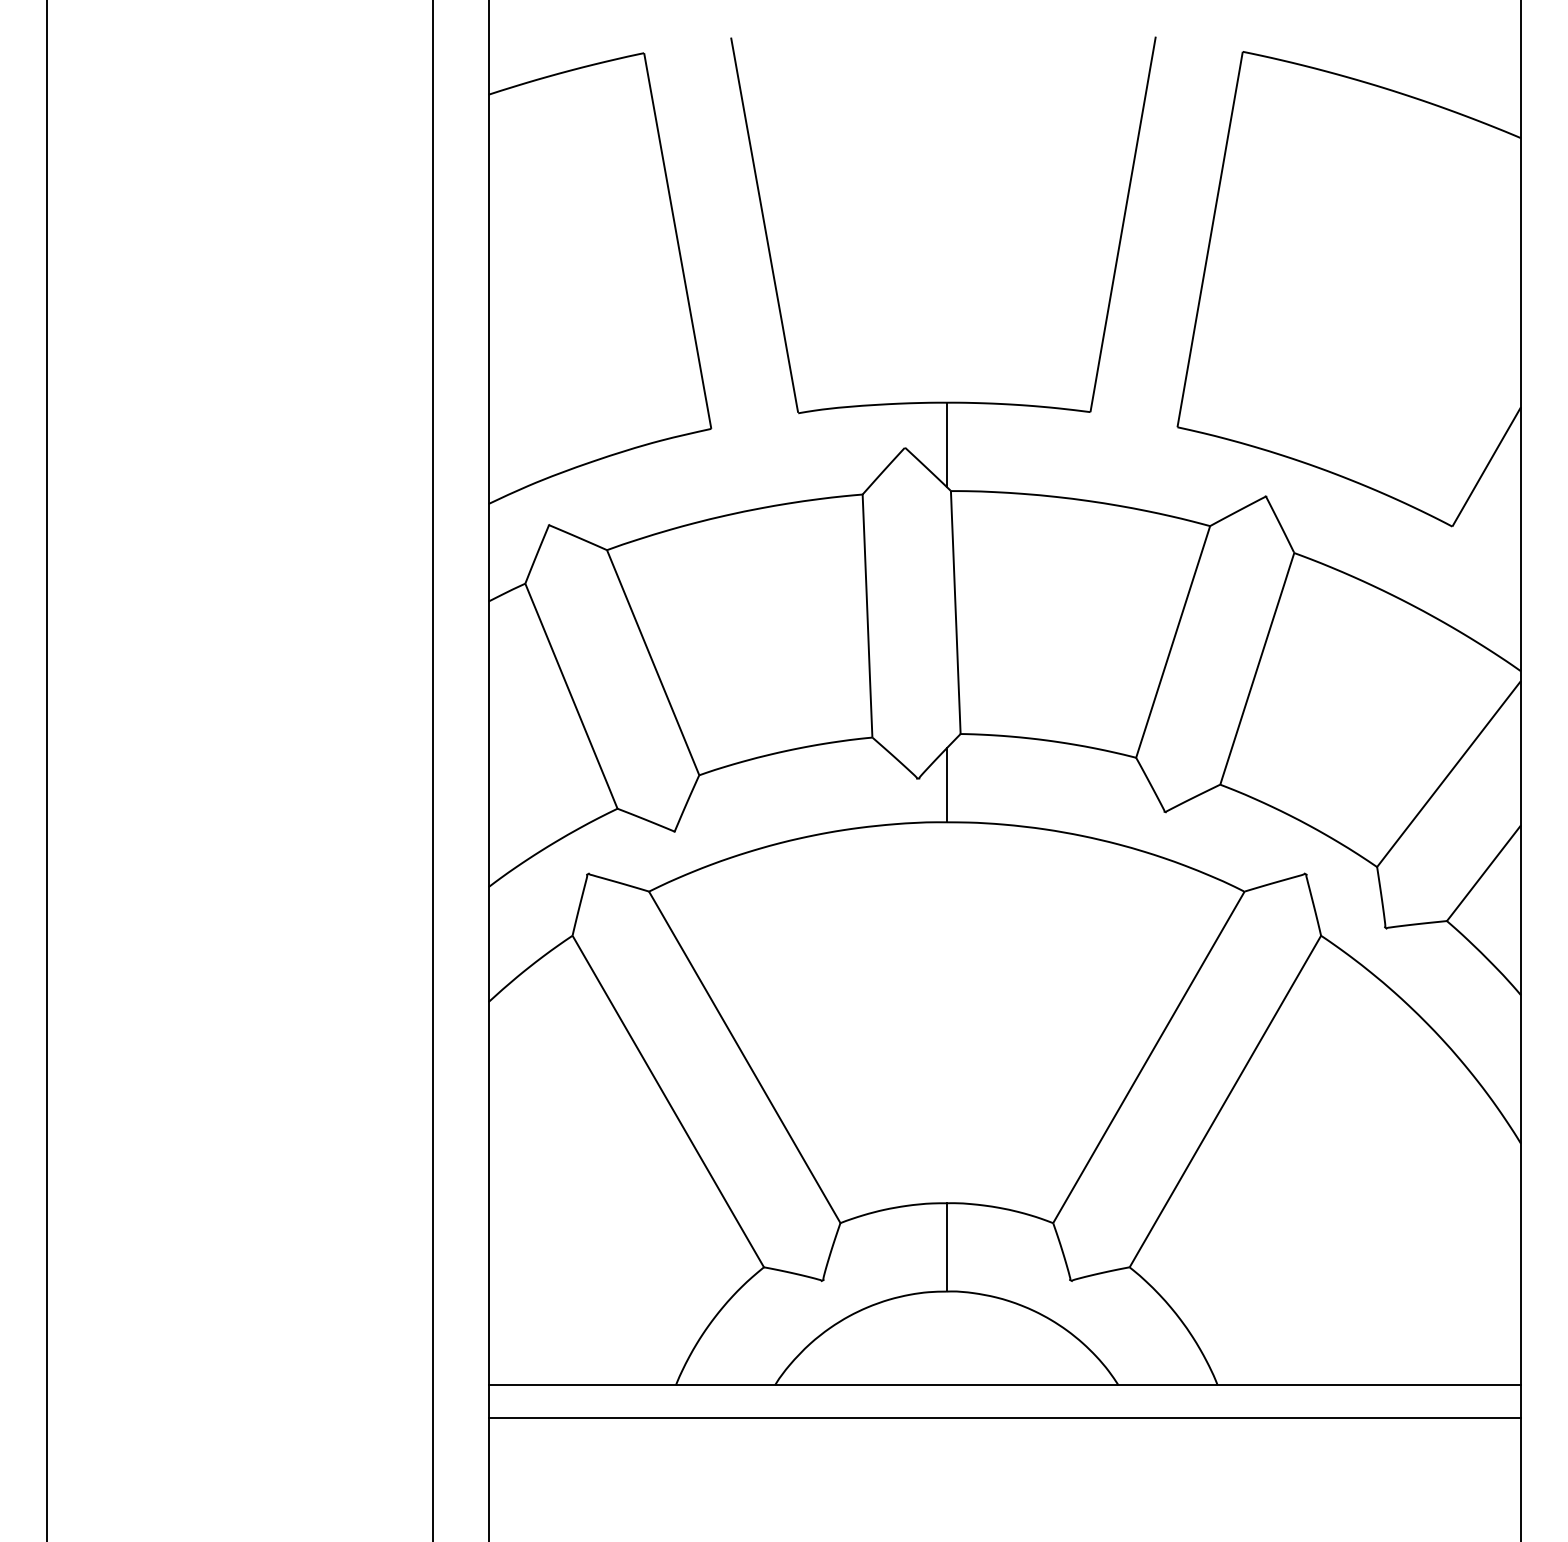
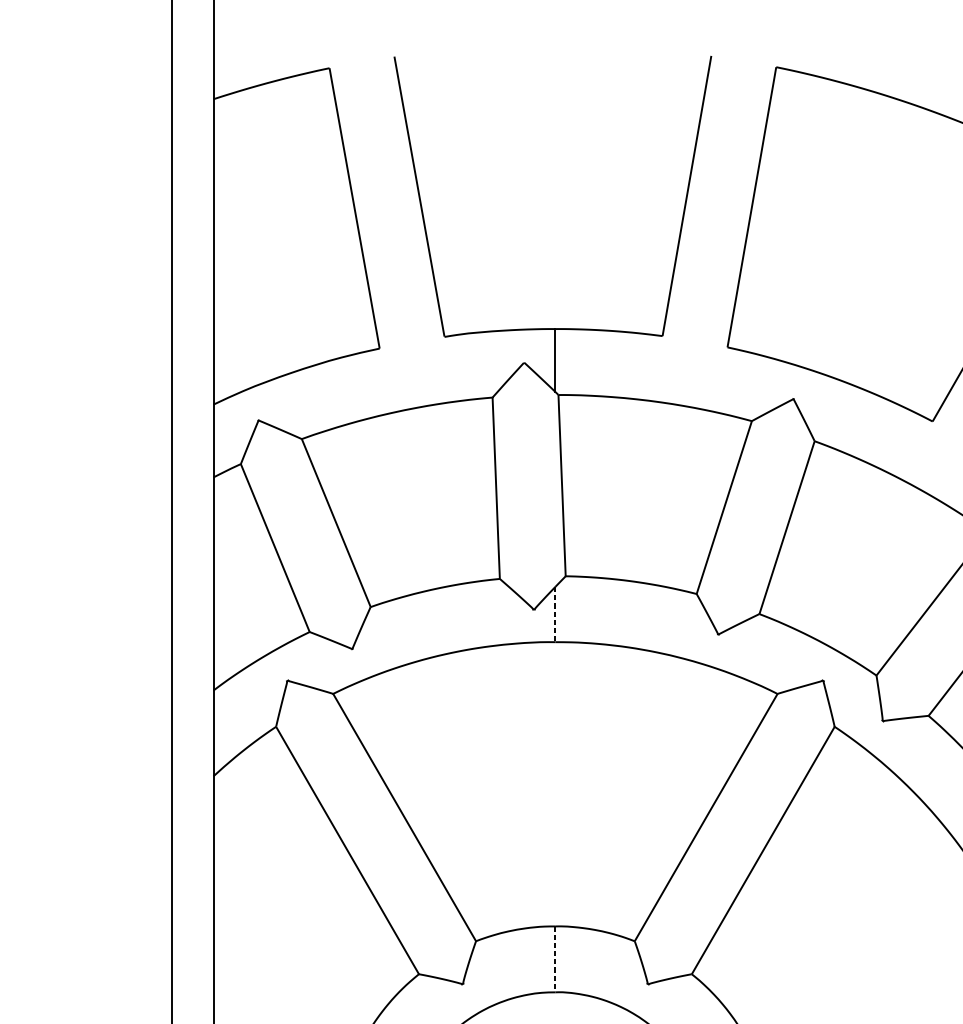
line: (946, 785) -> (555, 614), solid -> dashed
line: (946, 1247) -> (555, 959), solid -> dashed

